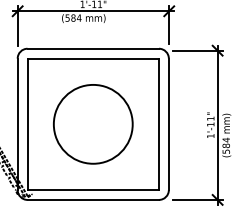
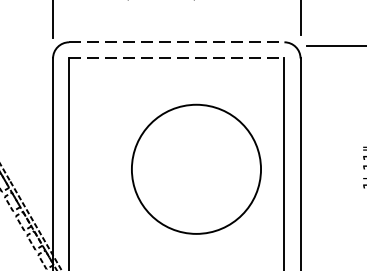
line: (93, 48) -> (177, 41), solid -> dashed
line: (93, 58) -> (177, 58), solid -> dashed
circle: (93, 124) -> (196, 169), moved

